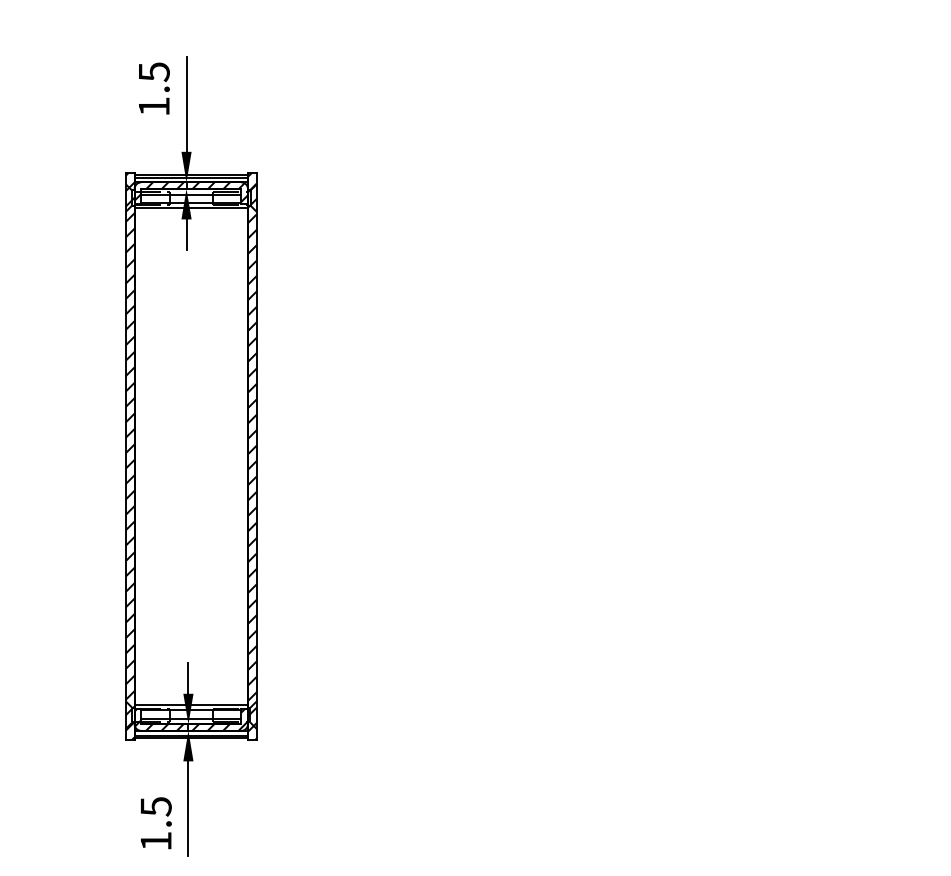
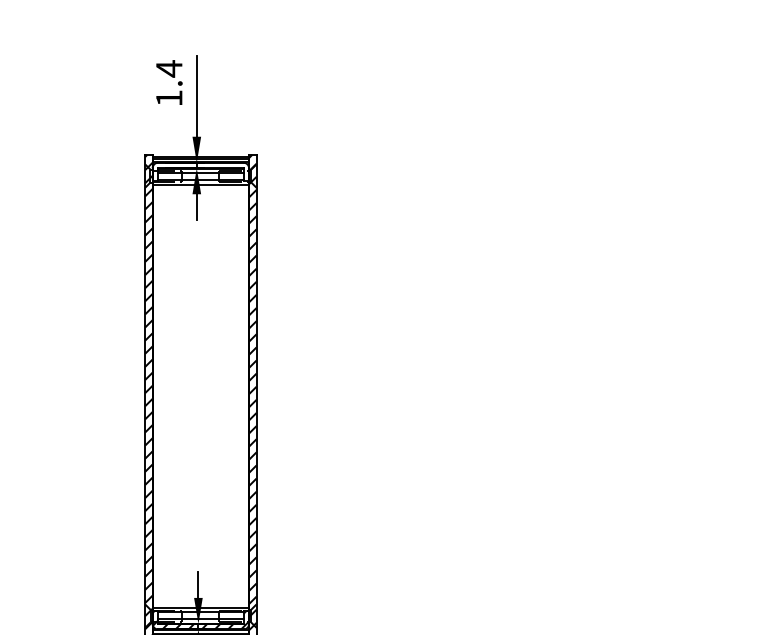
text: (154, 71) -> (169, 68), 1.5 -> 1.4
hatch: (190, 191) -> (200, 170), removed

